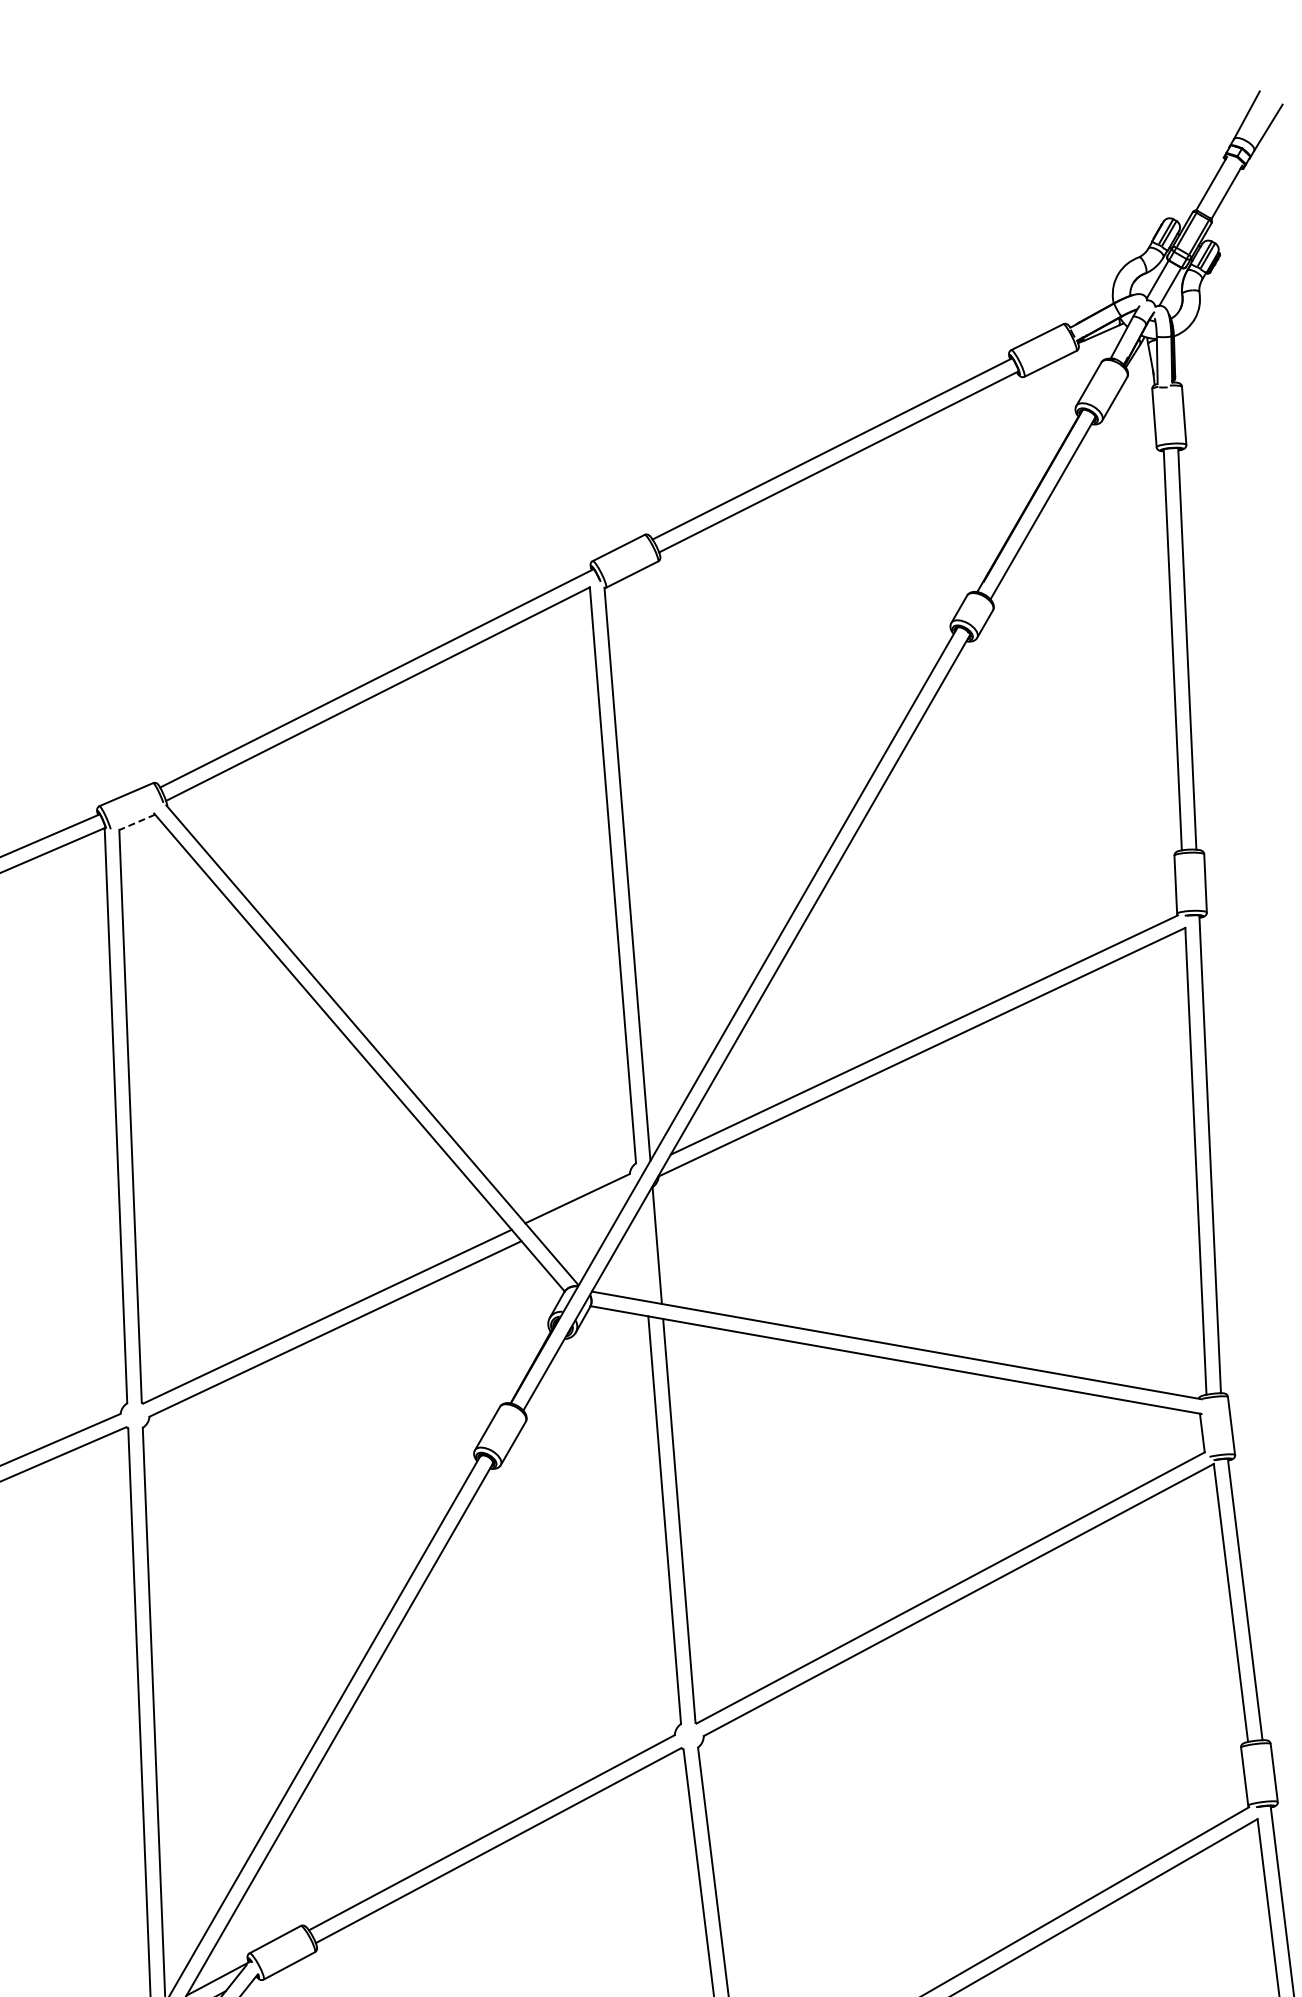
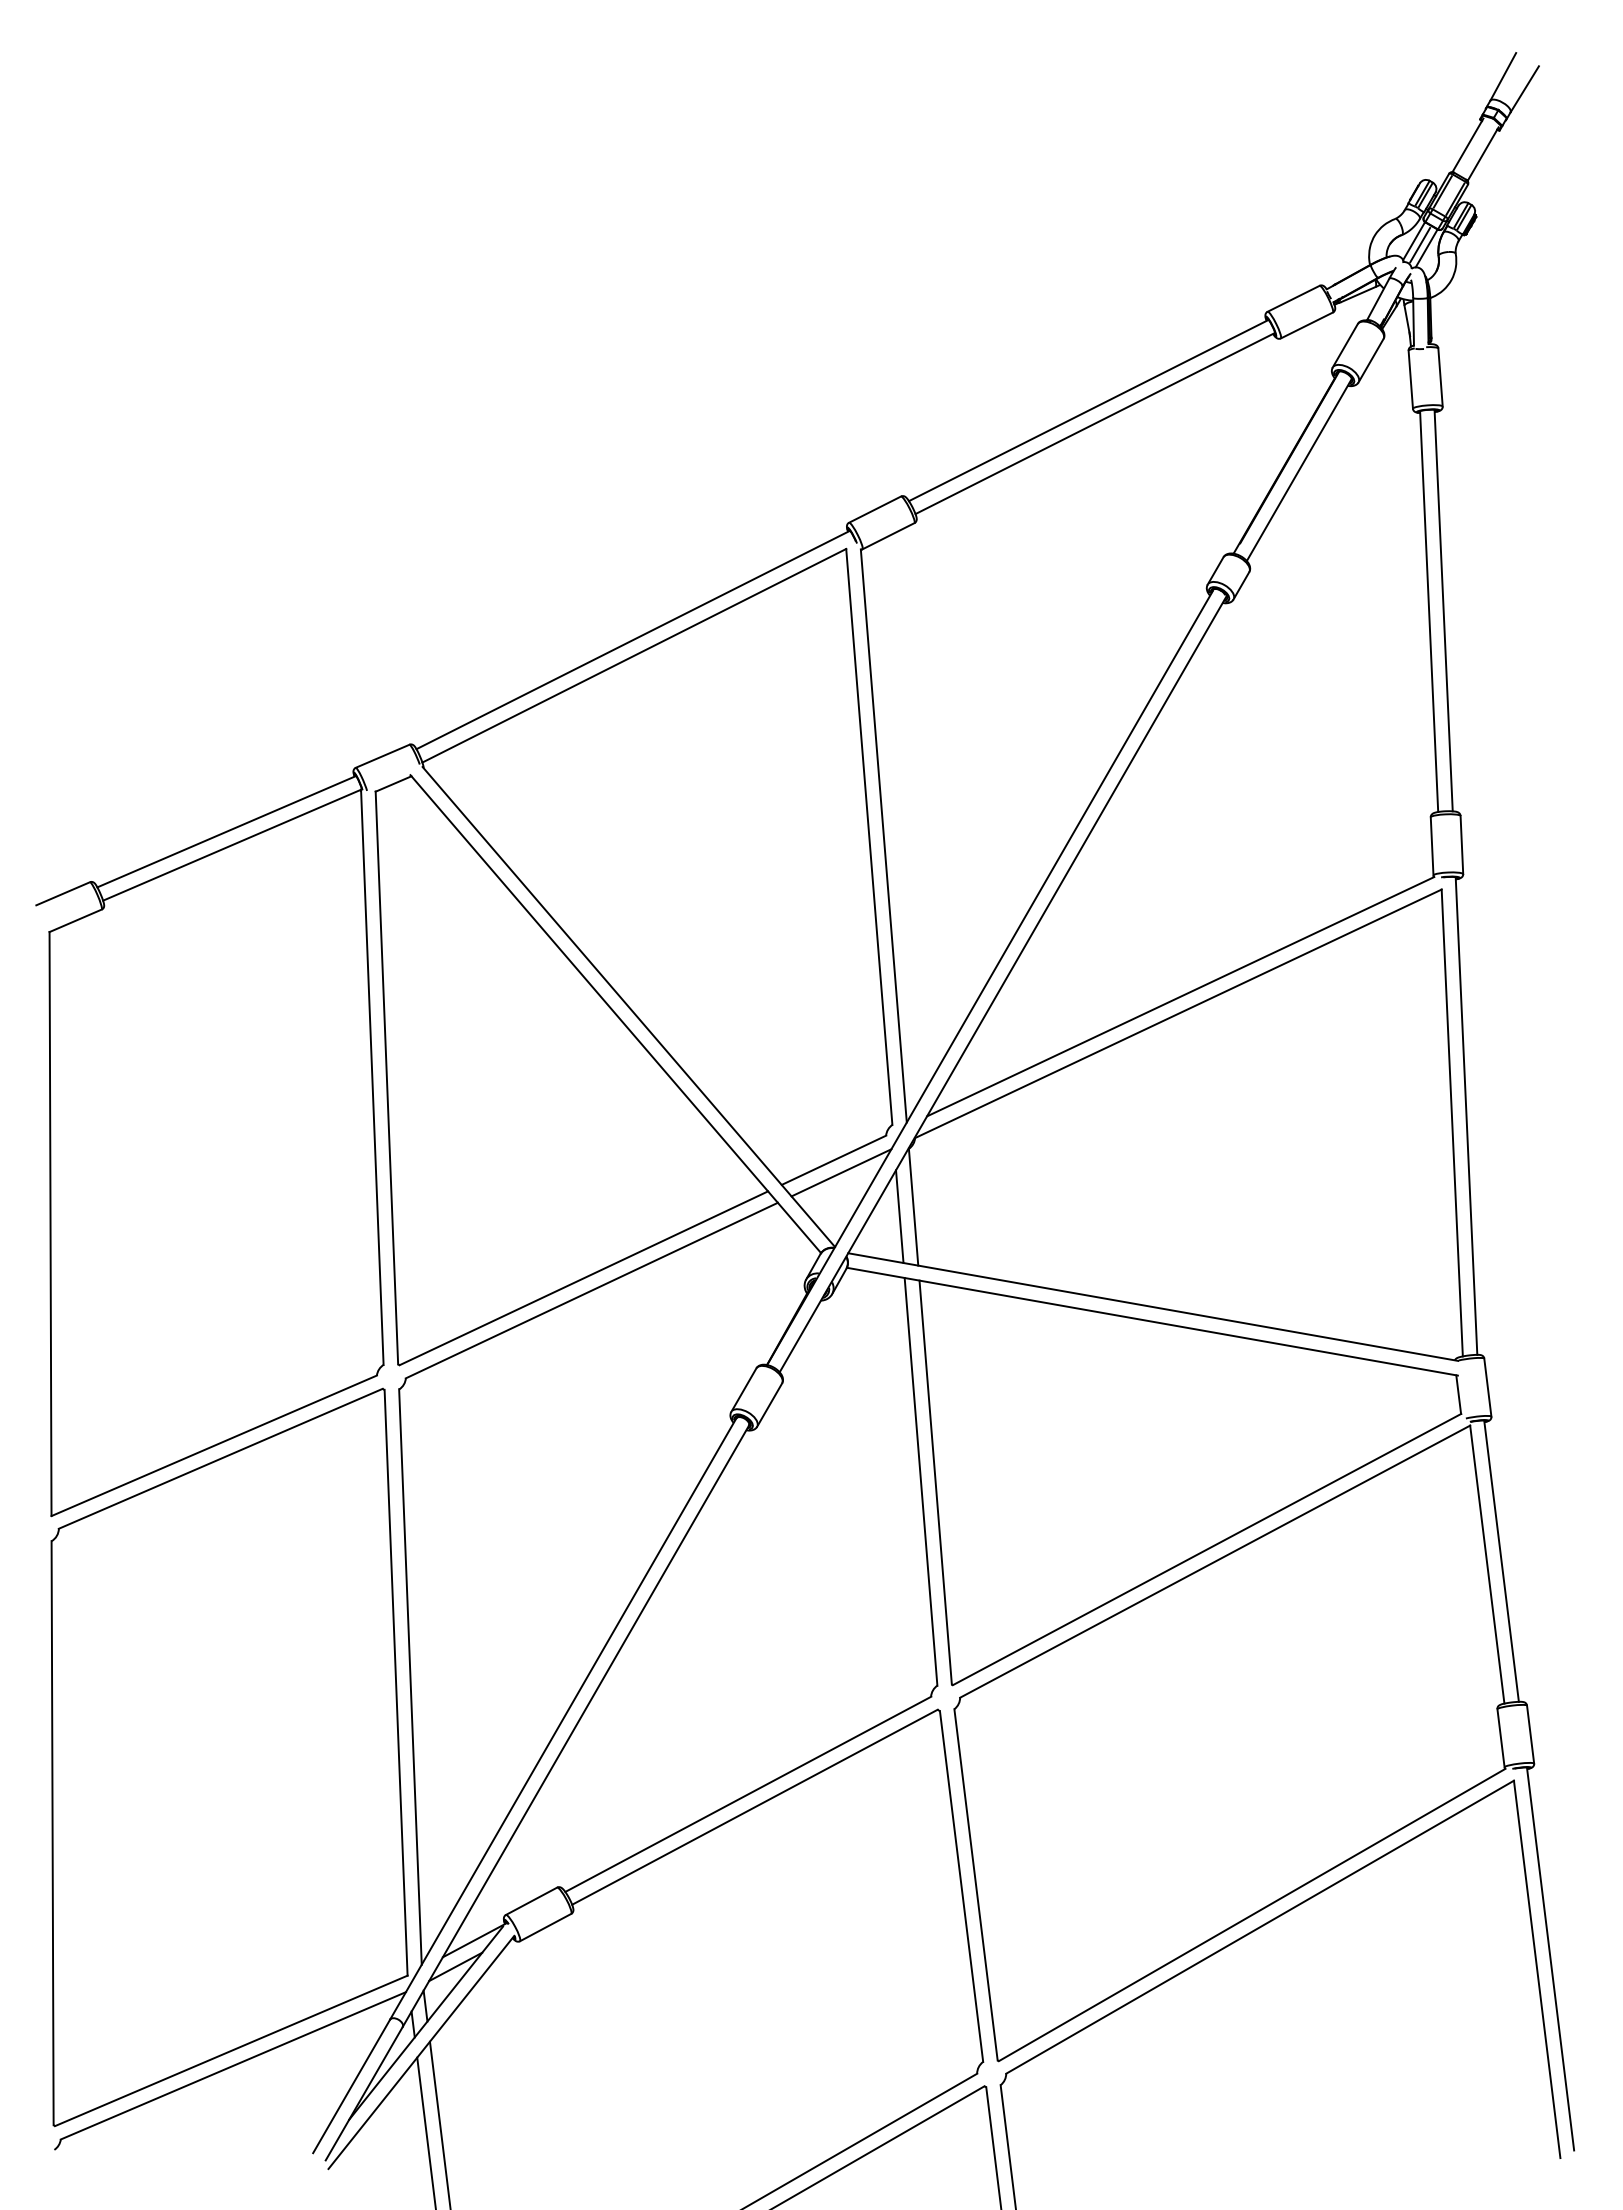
line: (1164, 282) -> (1420, 244), added
line: (137, 822) -> (393, 784), dashed -> solid
line: (585, 1210) -> (841, 1172), added
line: (643, 1254) -> (899, 1216), added

